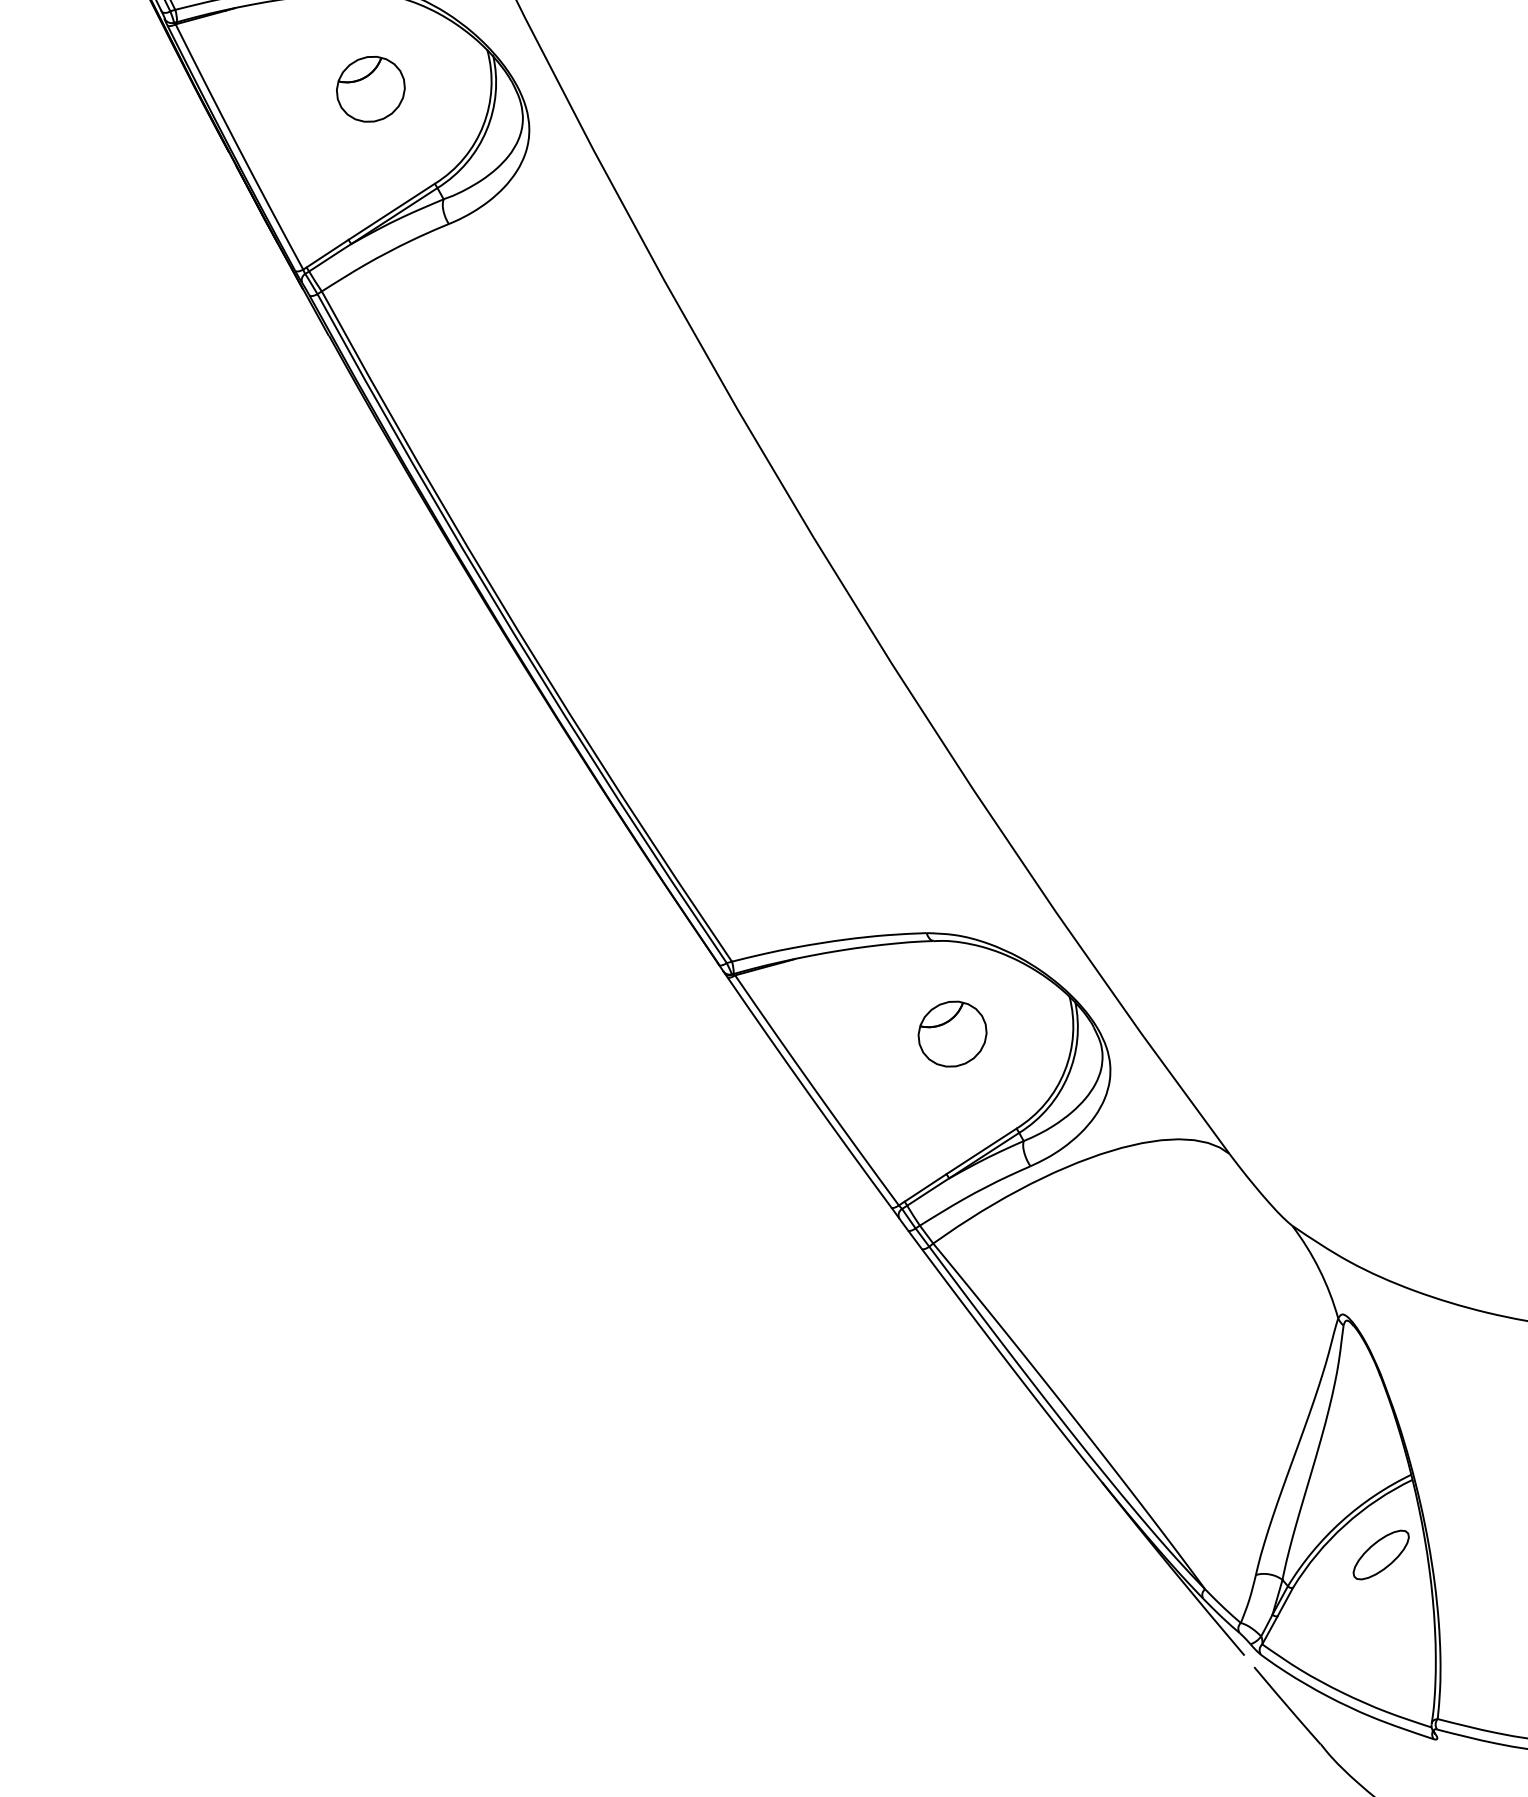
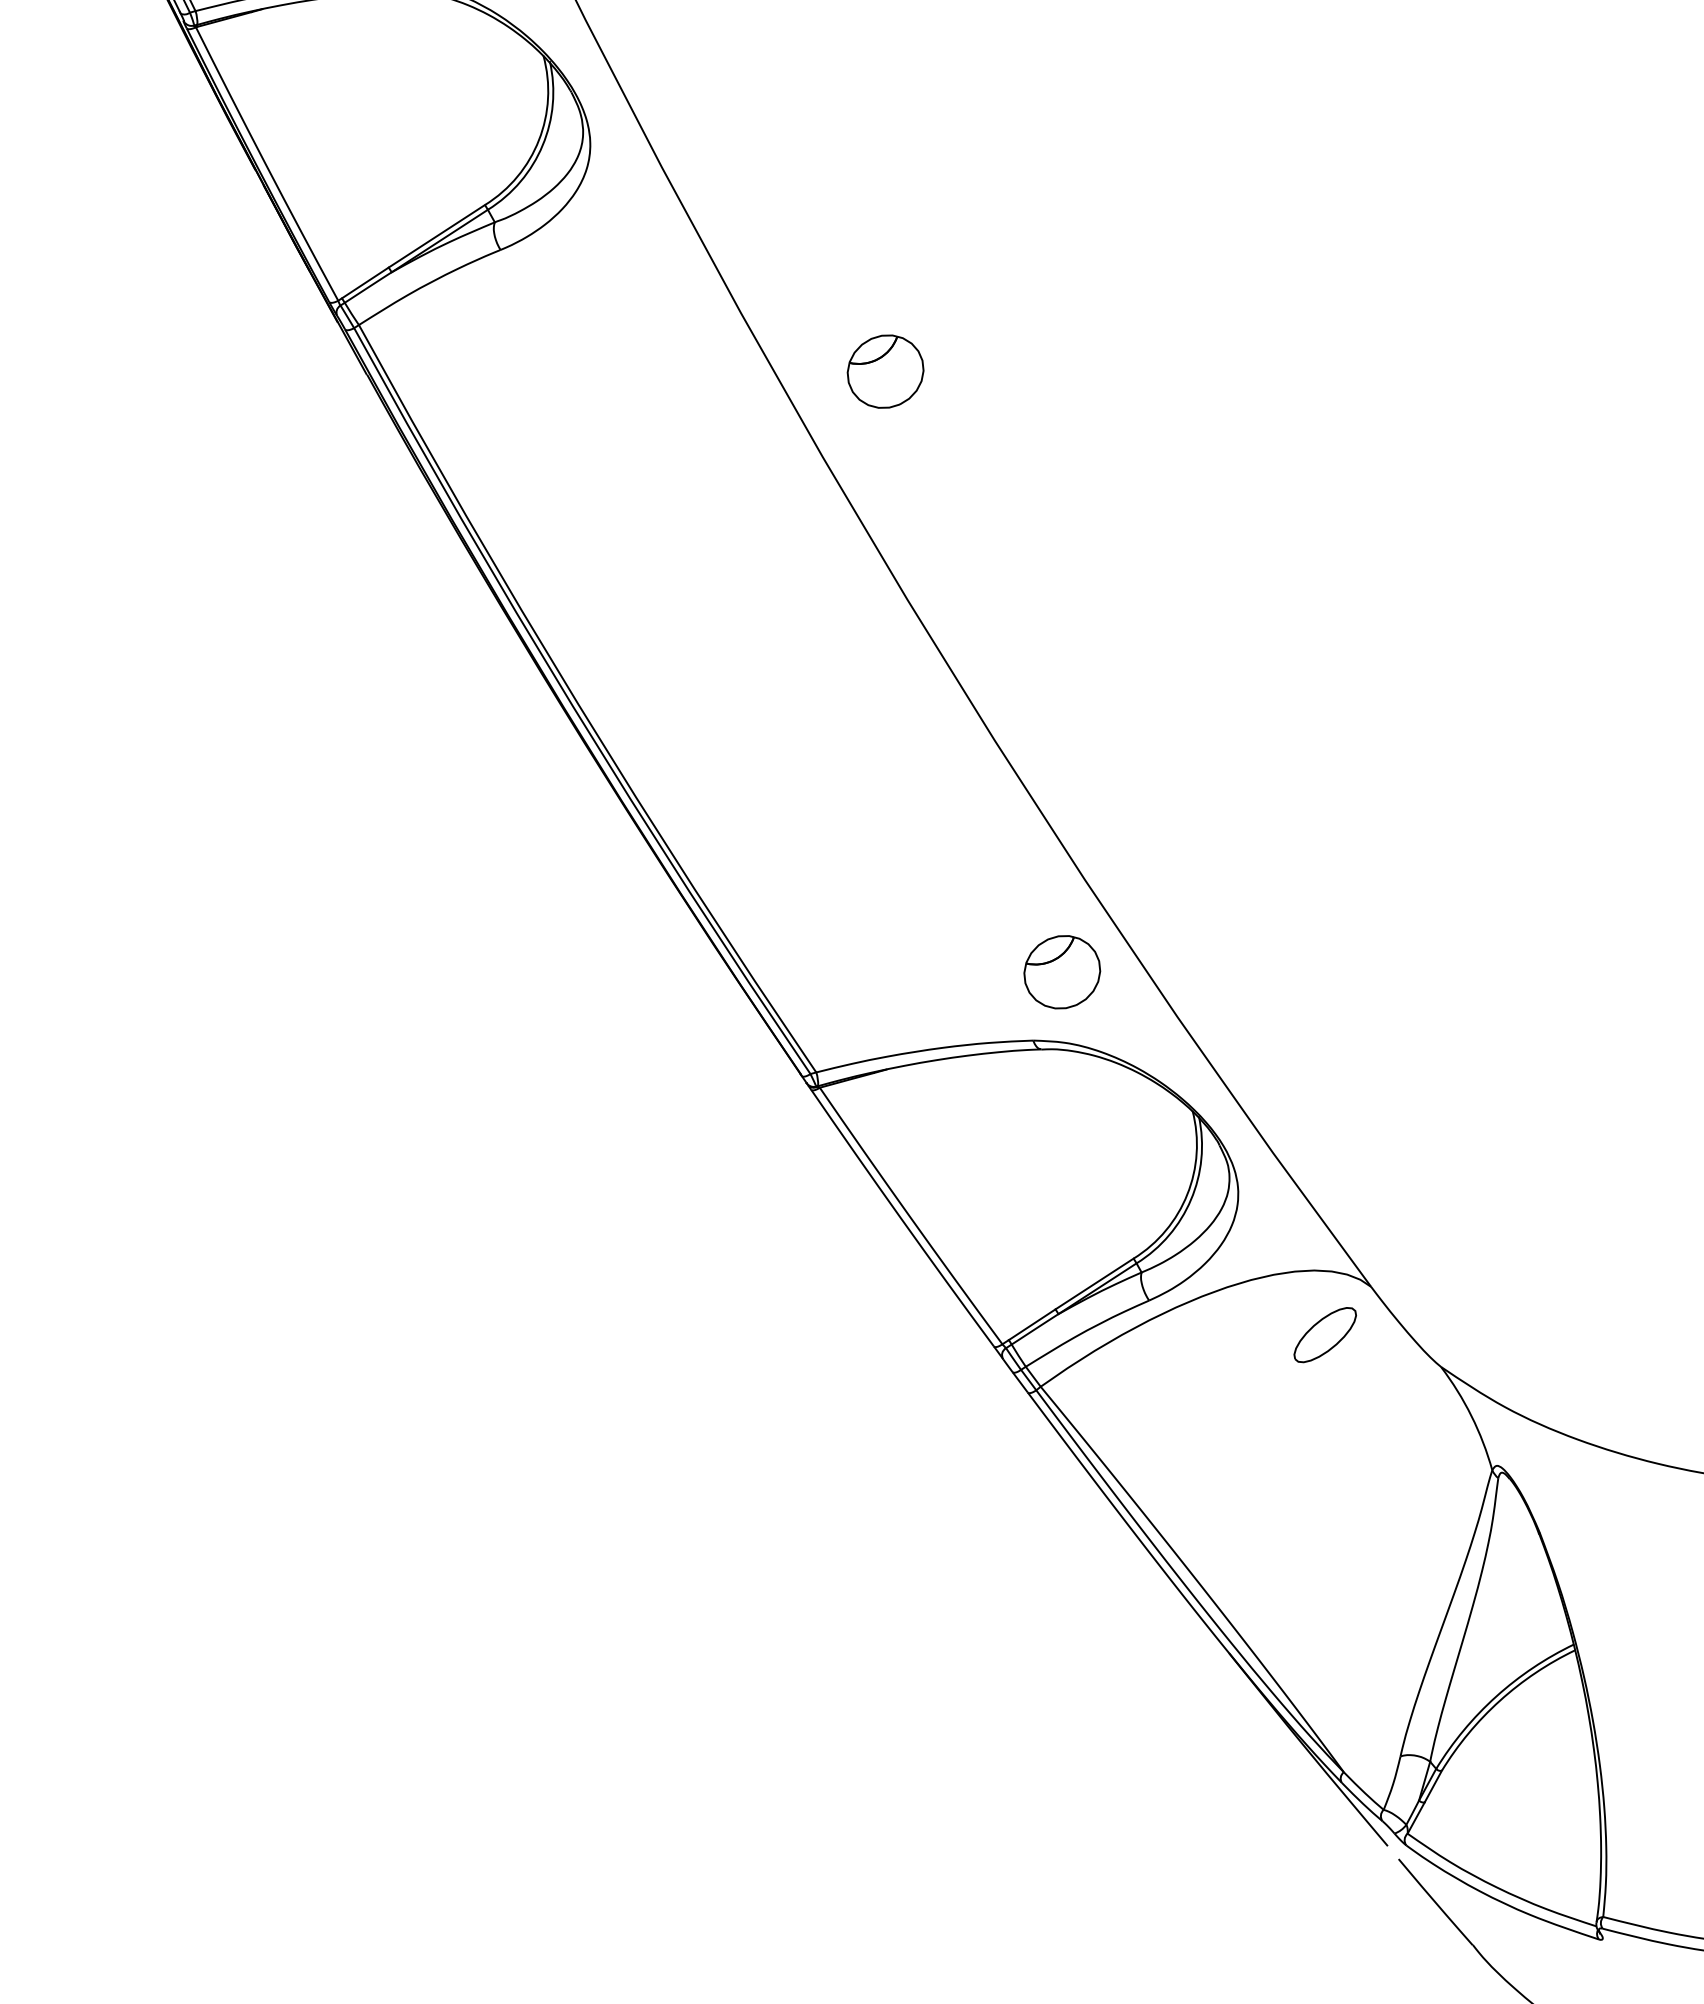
part: (370, 89) -> (885, 371), moved
part: (952, 1034) -> (1062, 972), moved
part: (1380, 1555) -> (1324, 1335), moved

